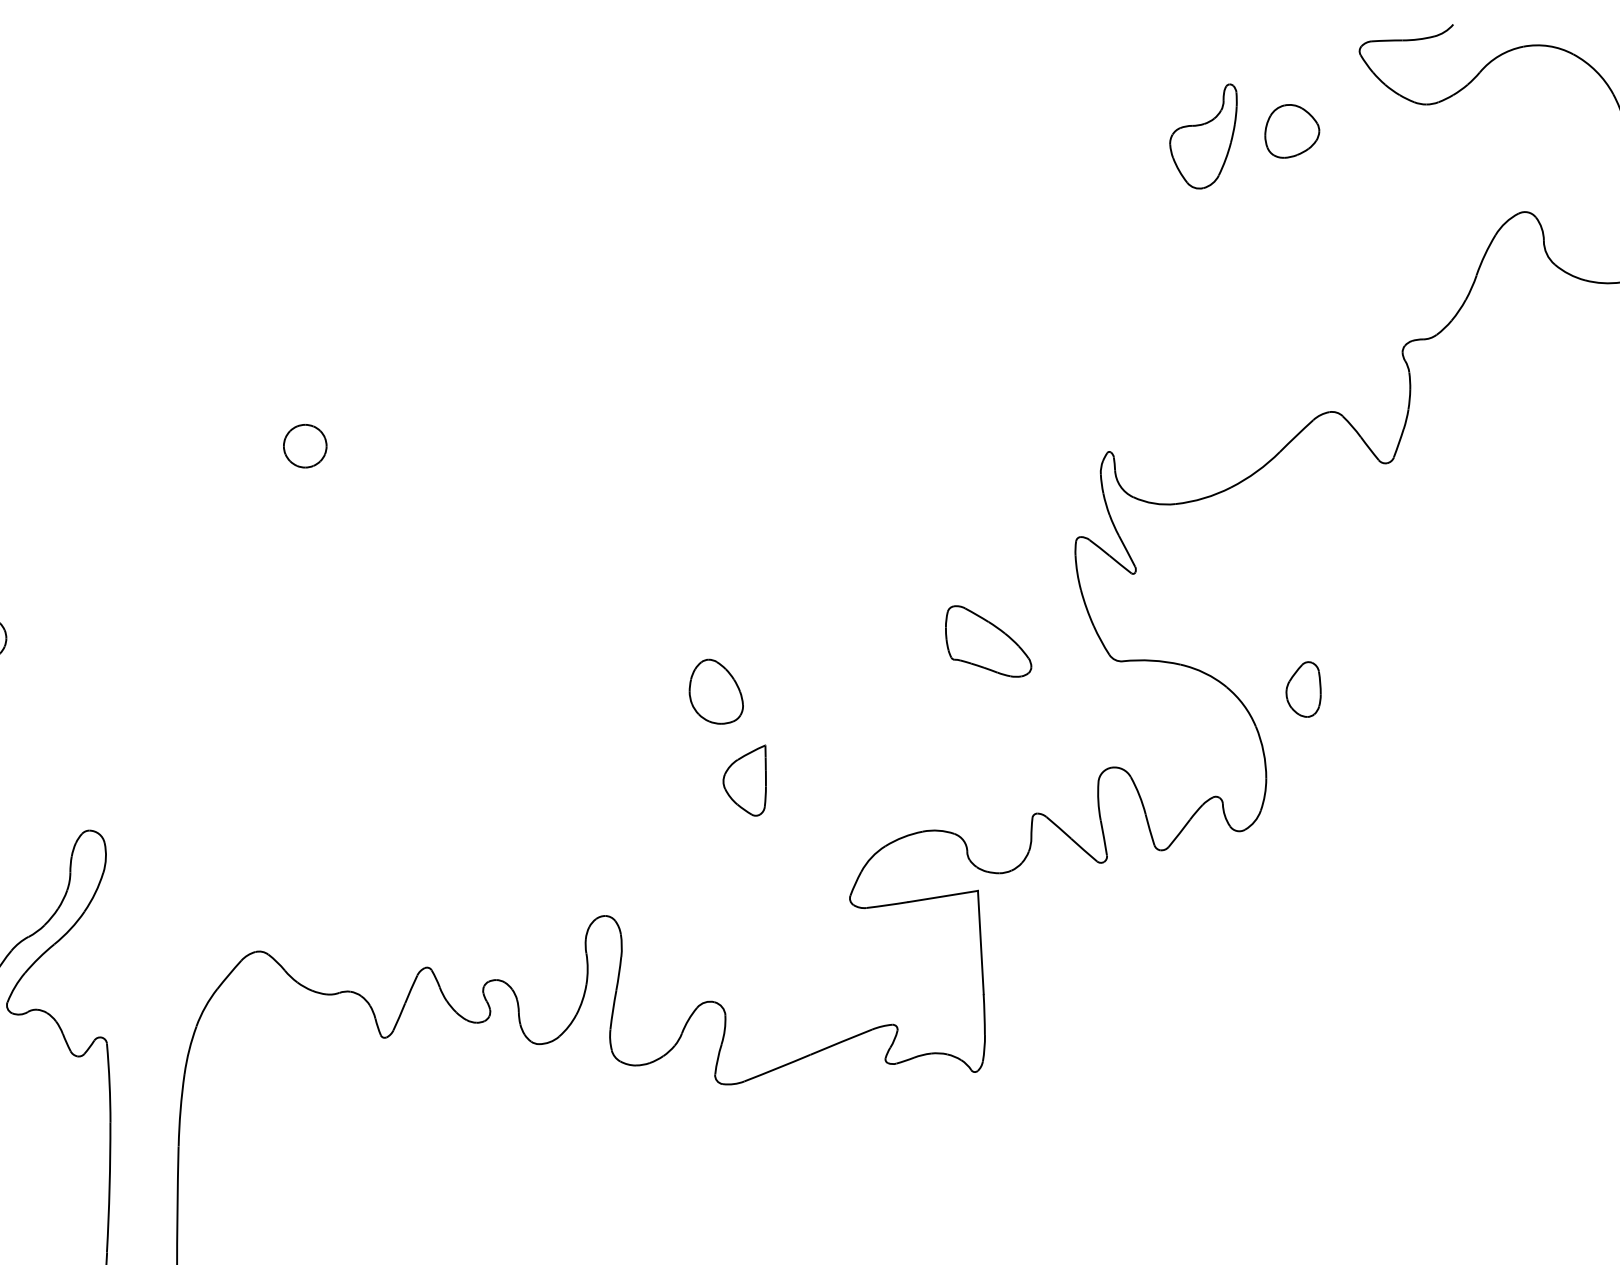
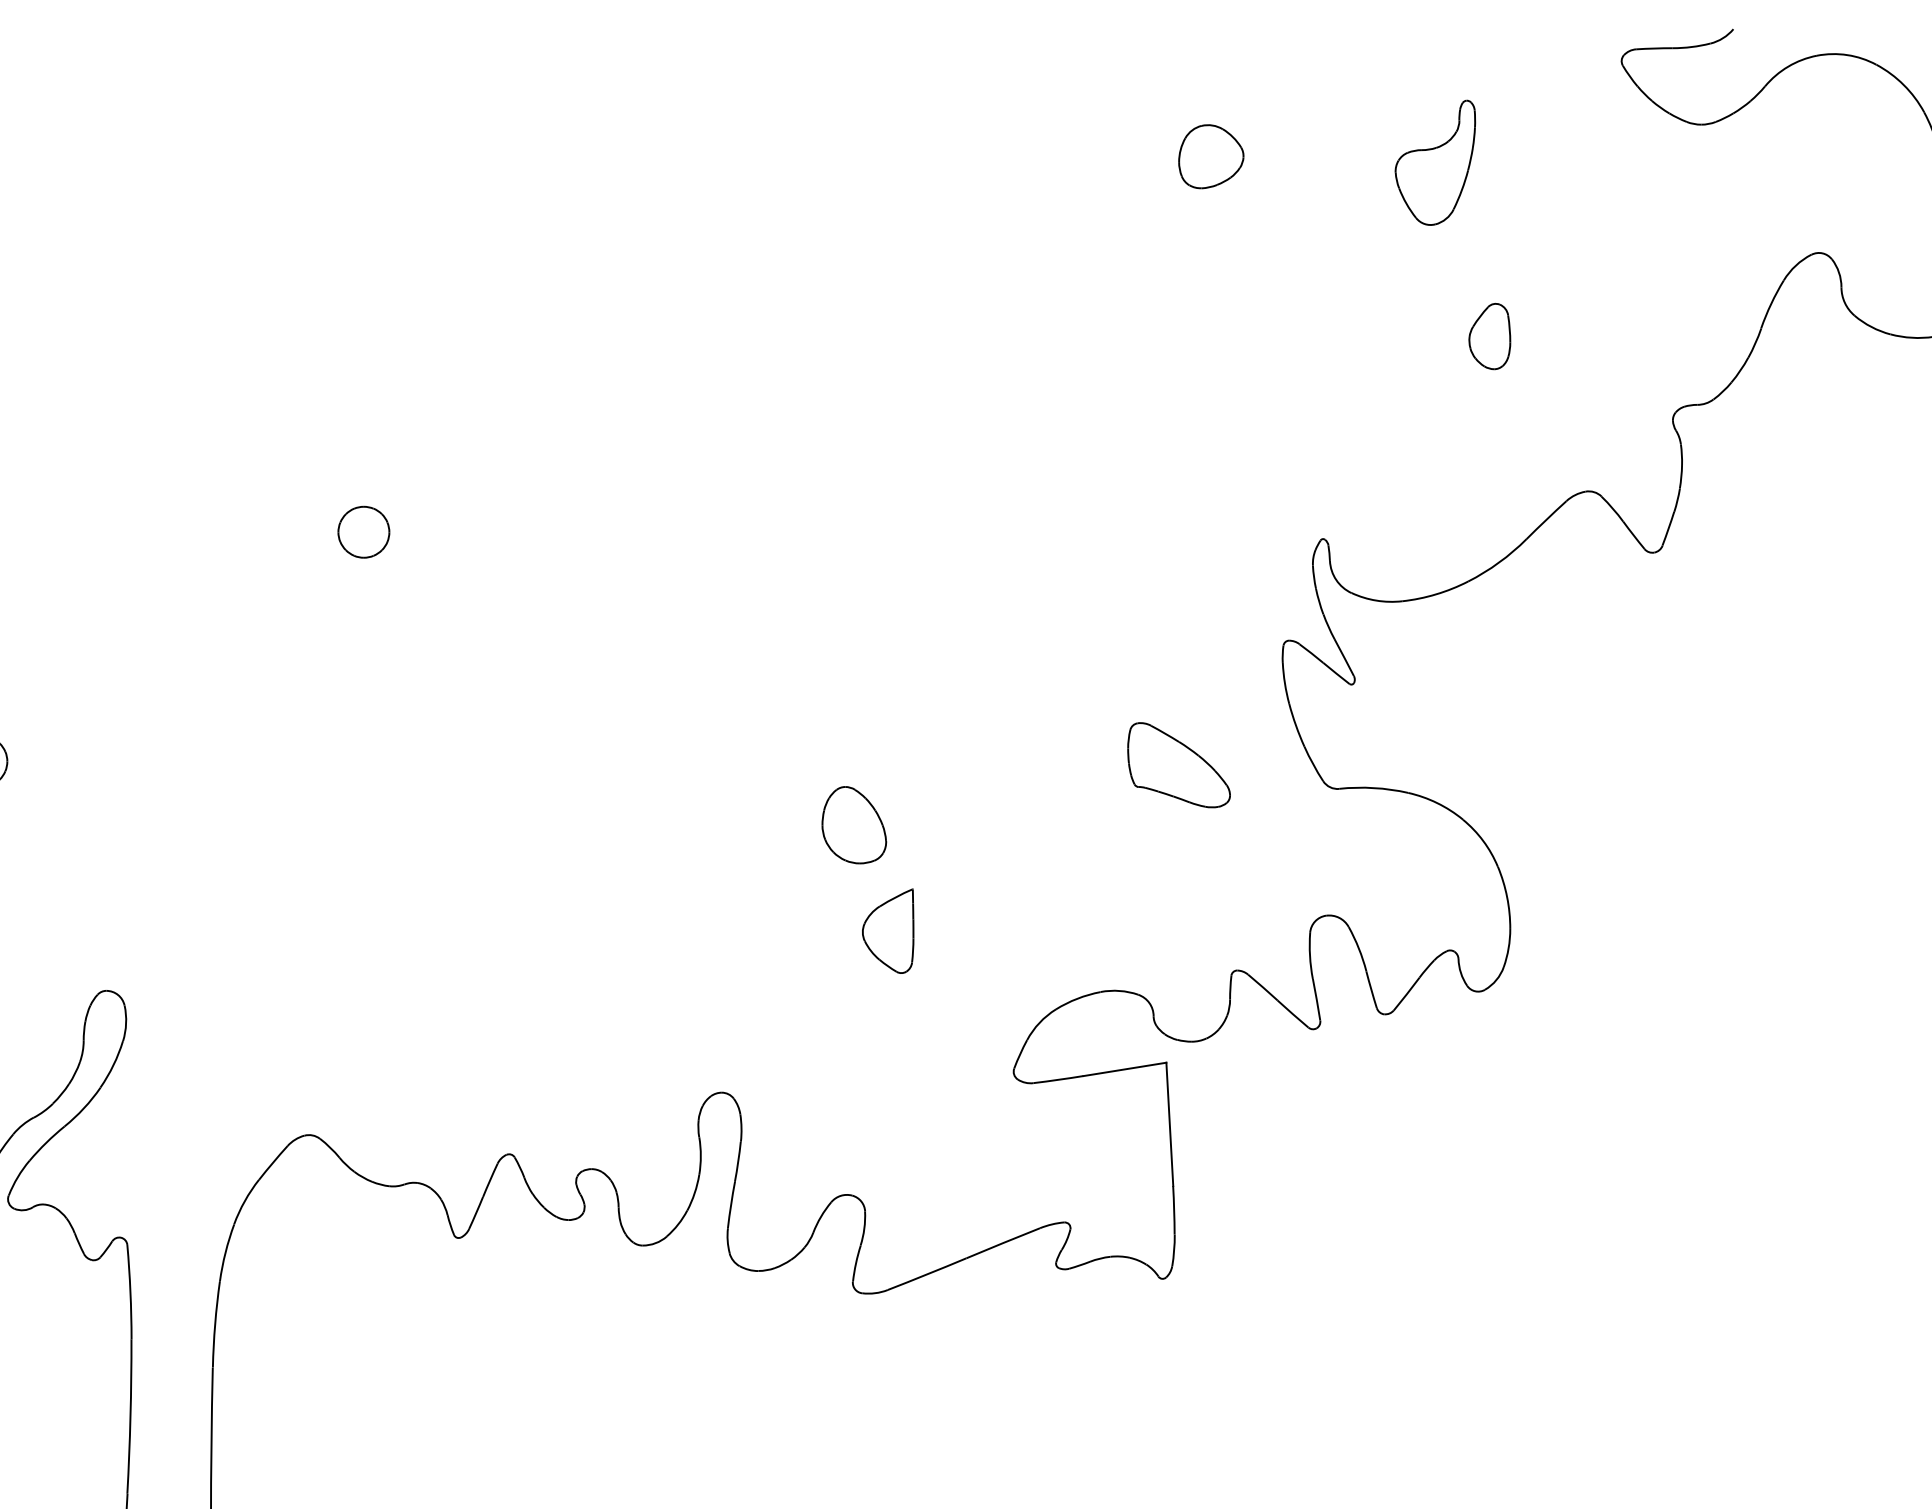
part: (1292, 131) -> (1211, 156), moved
part: (1303, 689) -> (1489, 336), moved

